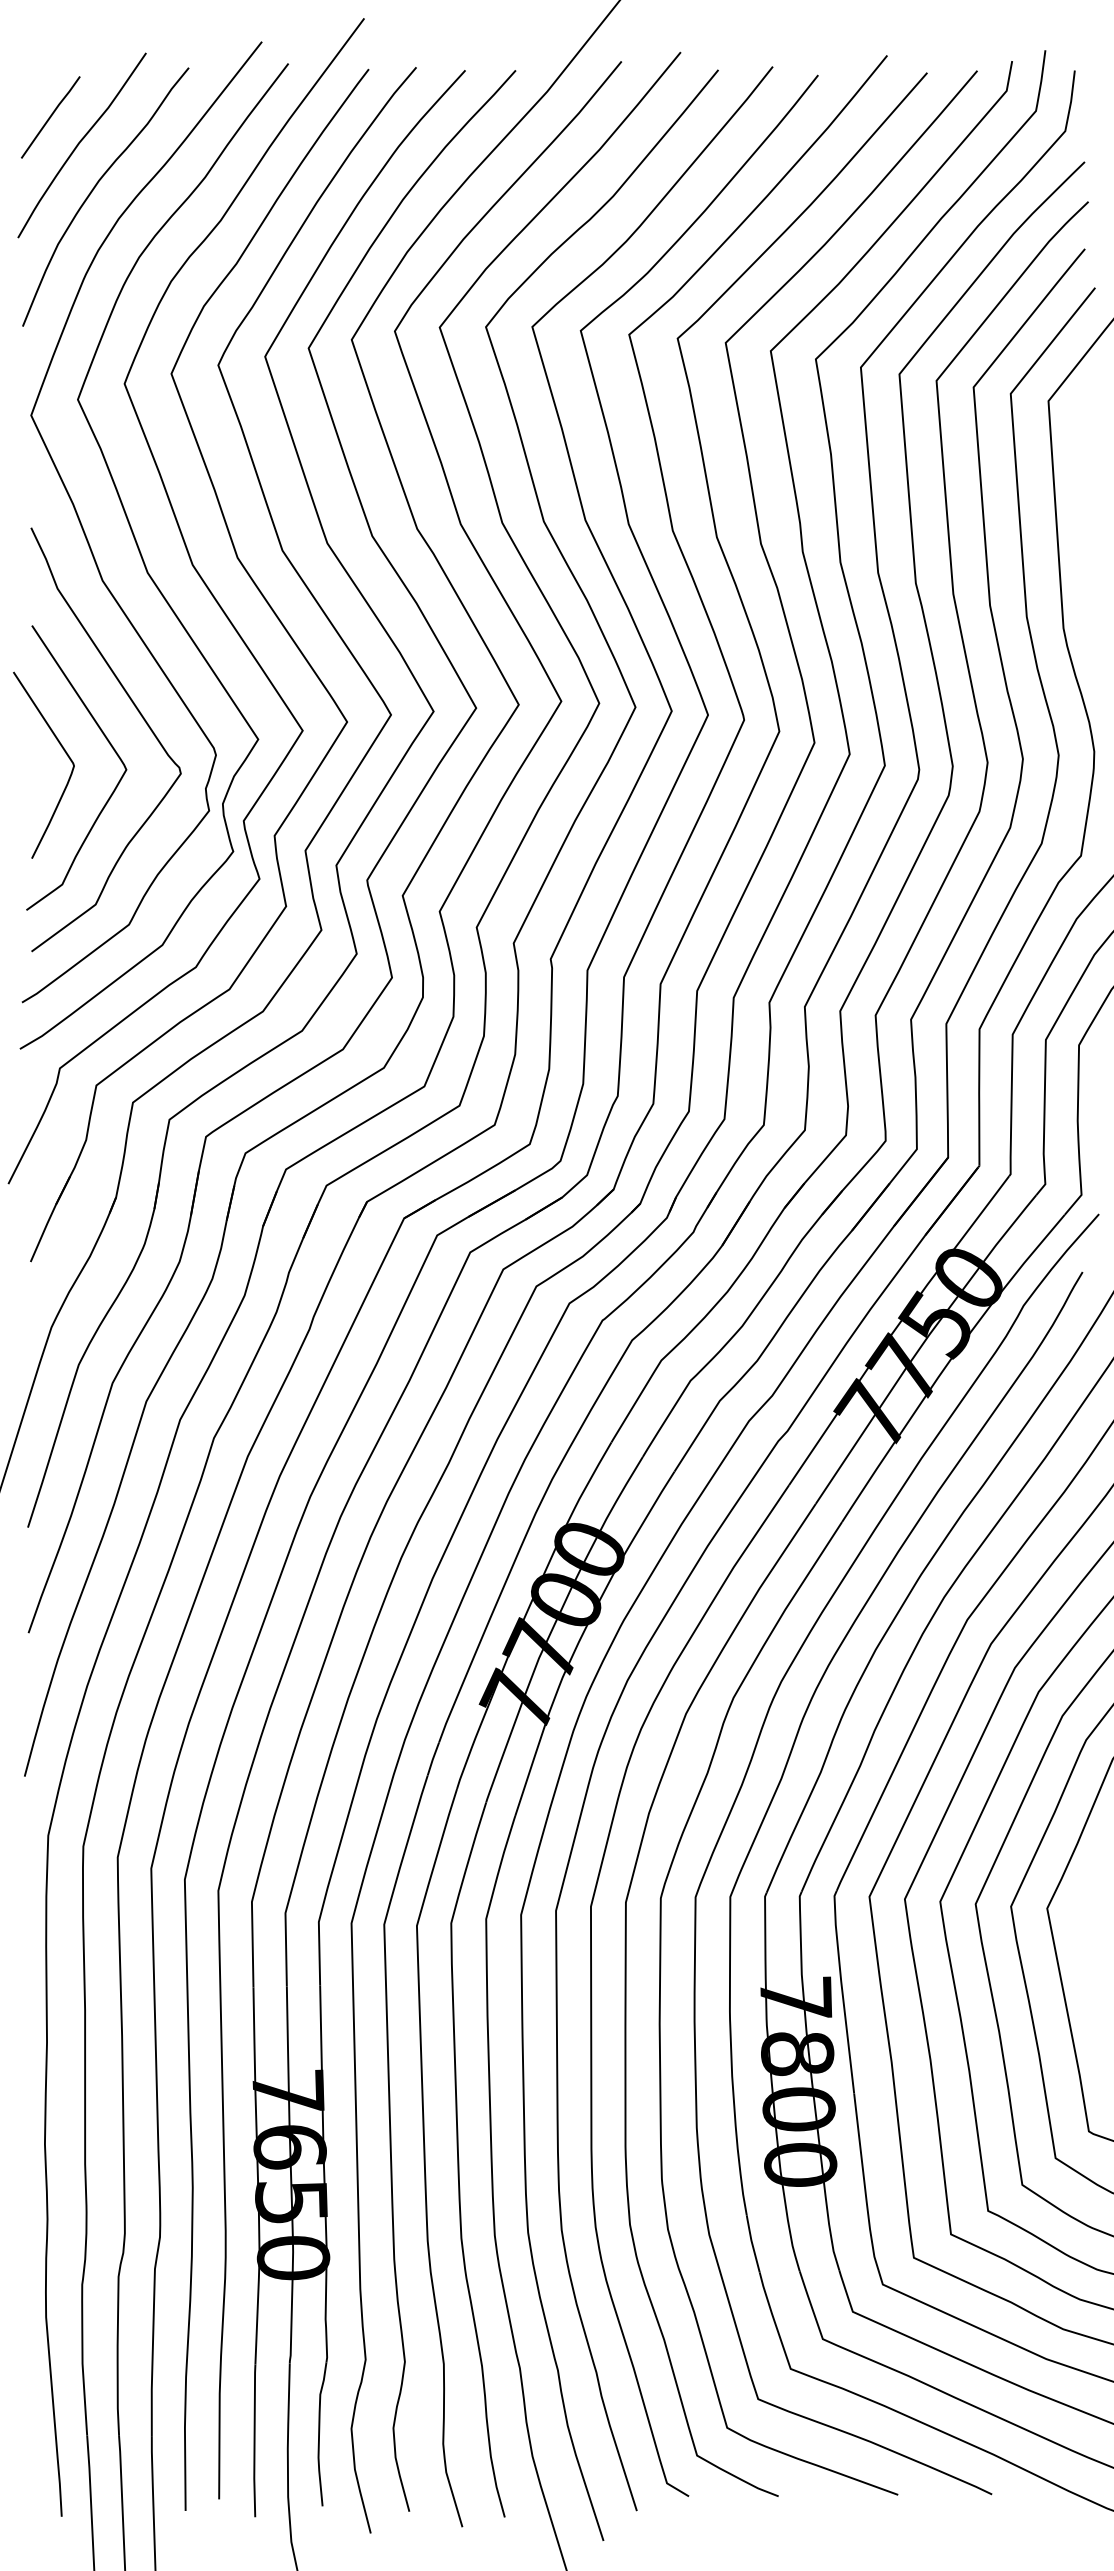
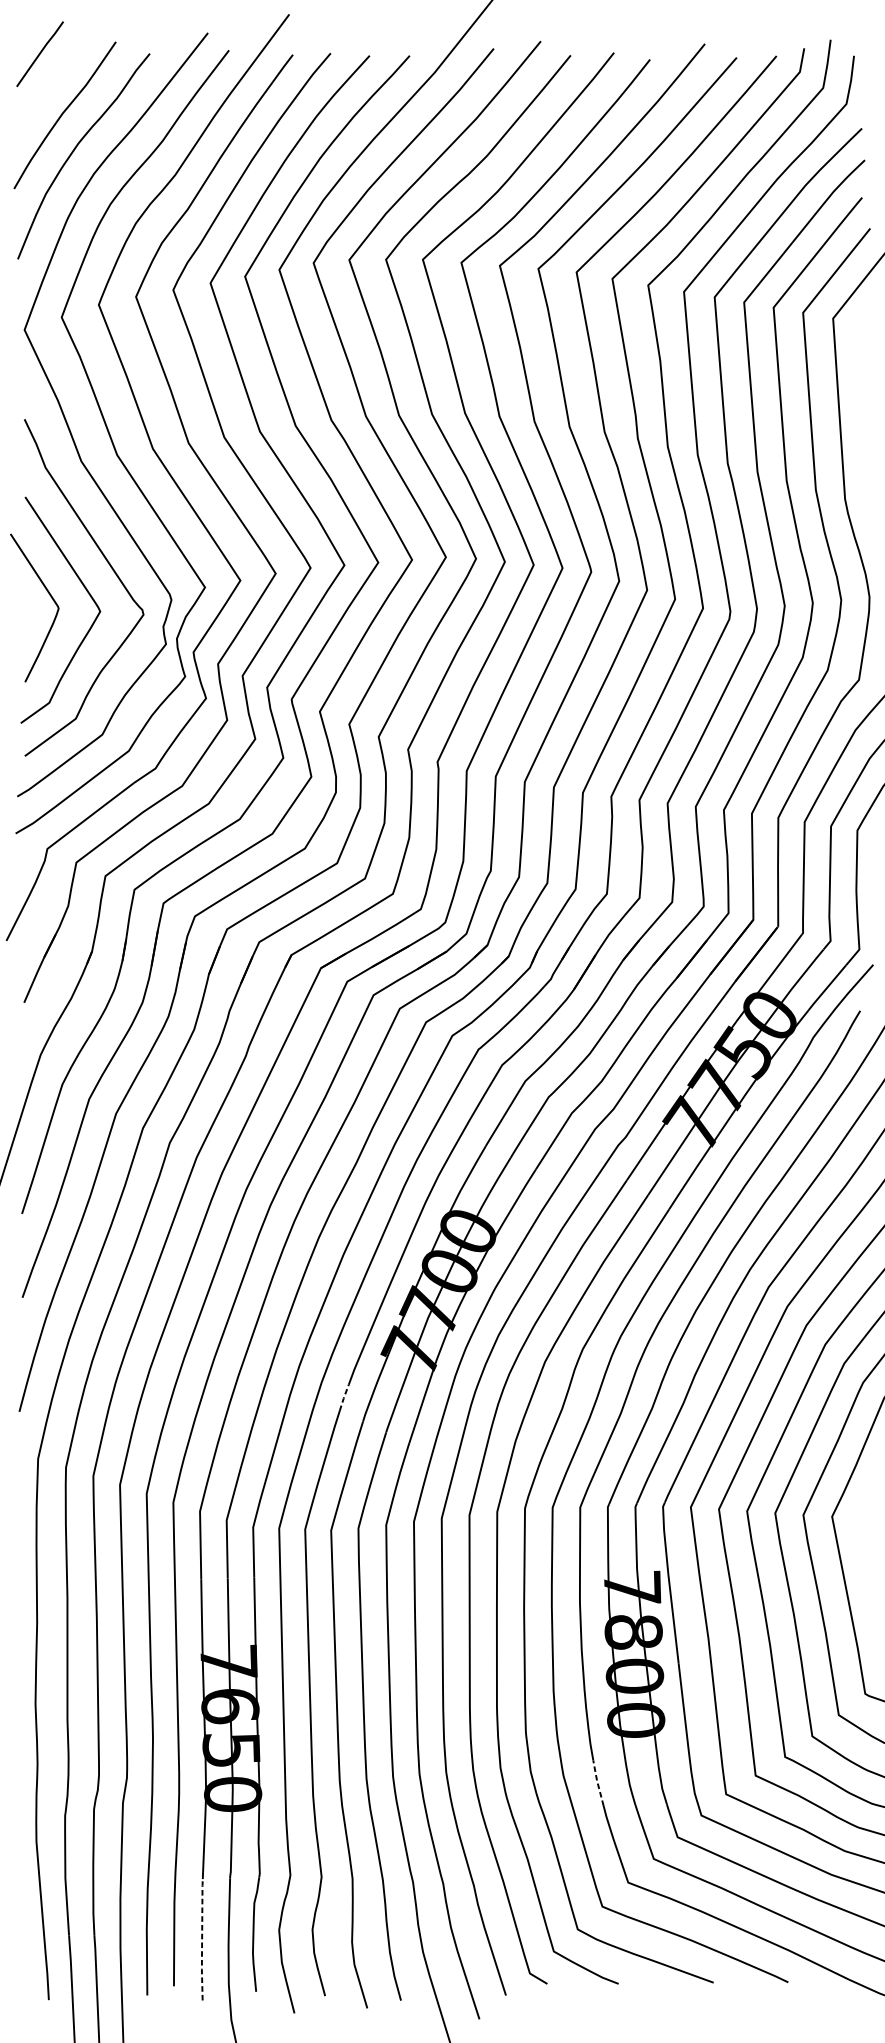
line: (50, 117) -> (39, 54), moved
line: (433, 1758) -> (344, 1397), solid -> dashed
line: (751, 2242) -> (597, 1782), solid -> dashed
line: (254, 2440) -> (202, 1939), solid -> dashed

